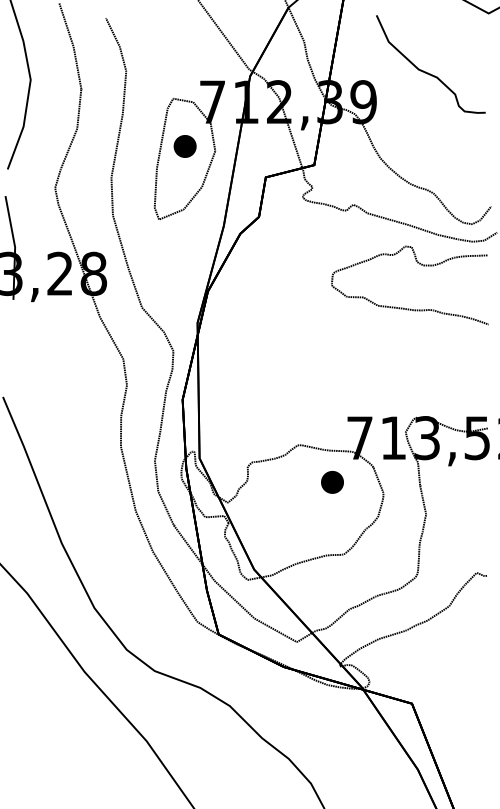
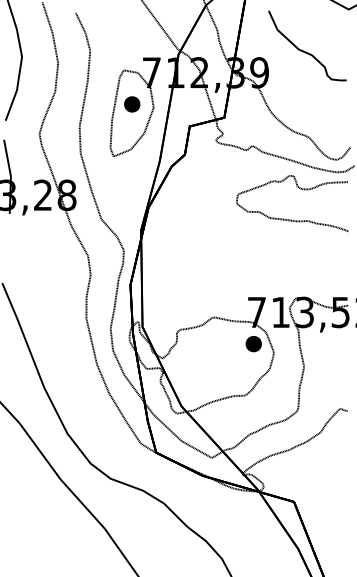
part: (332, 482) -> (253, 344), moved

